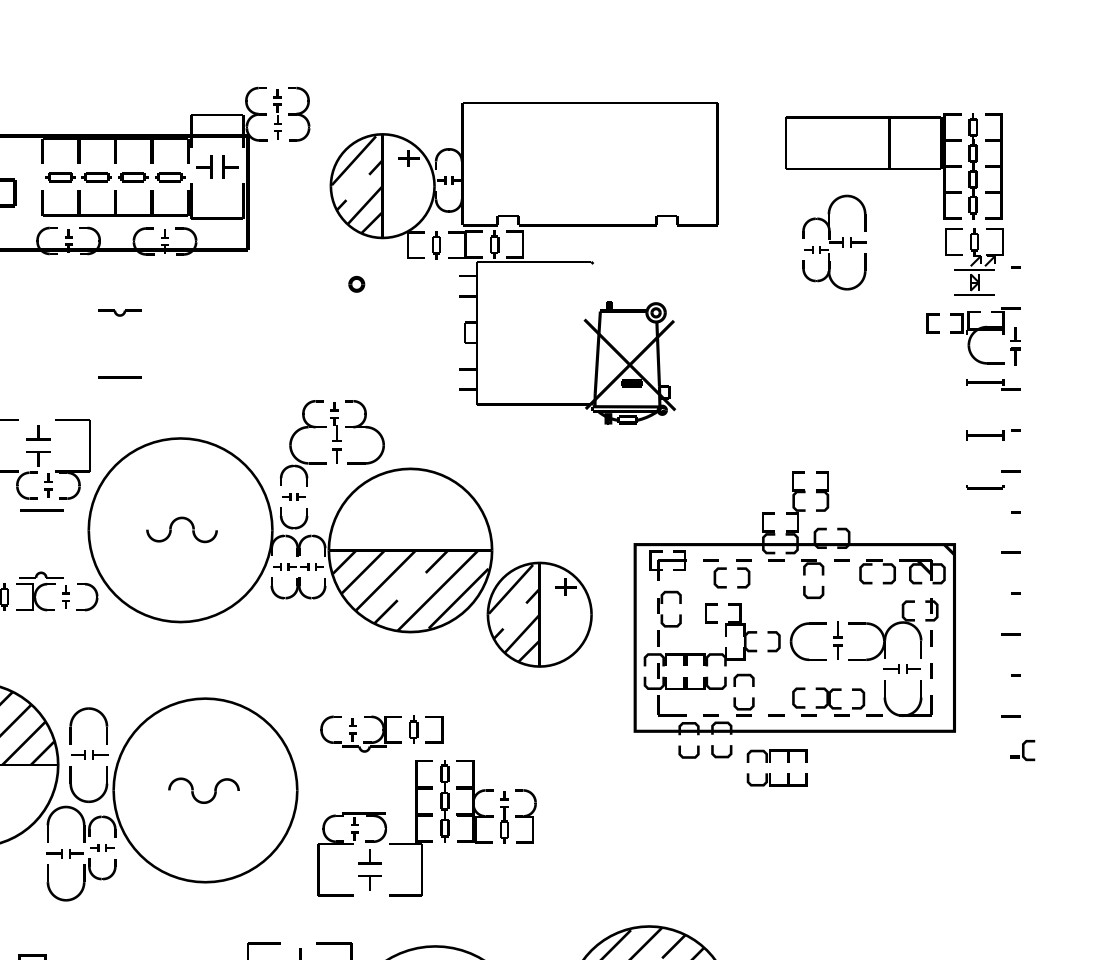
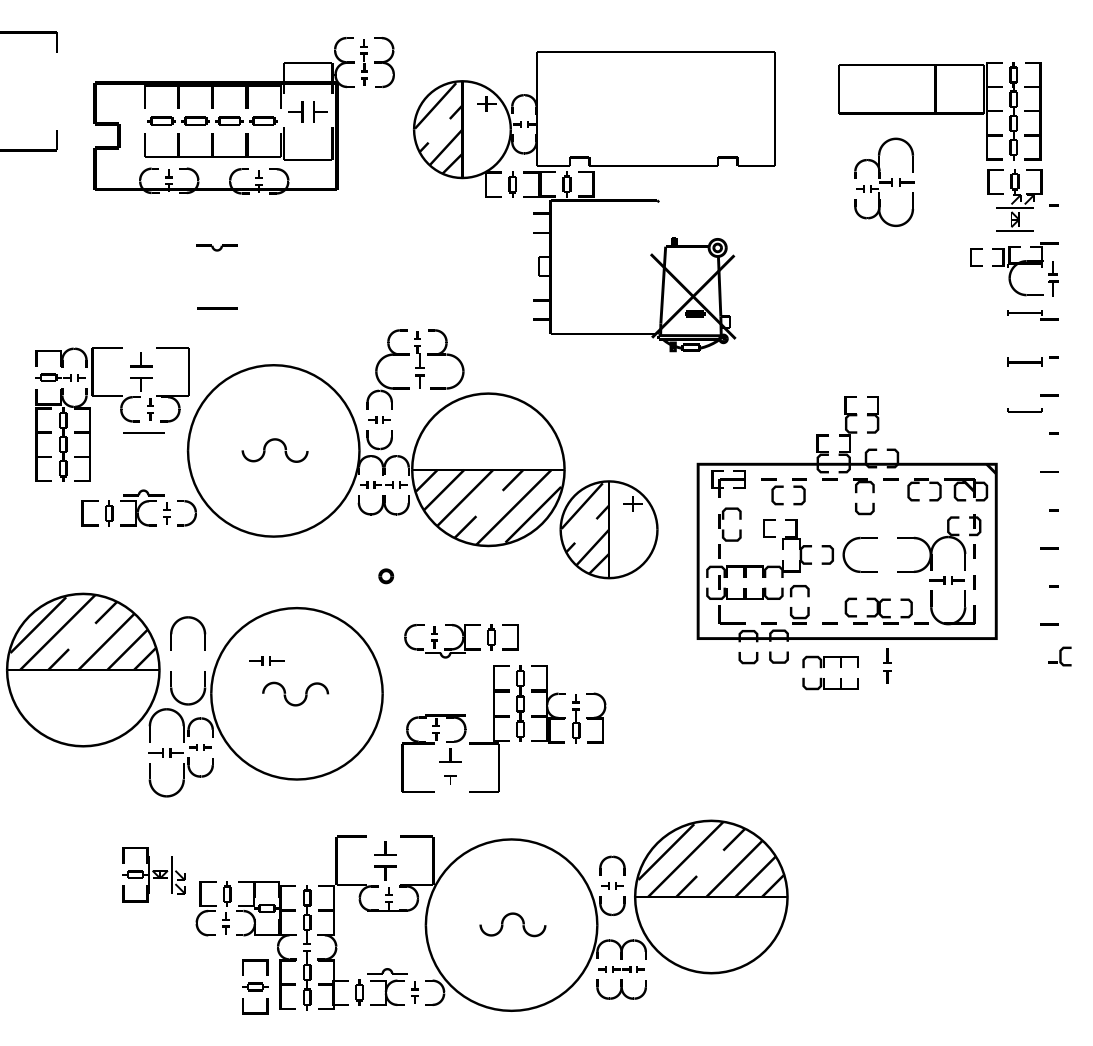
part: (357, 284) -> (386, 576), moved
part: (837, 640) -> (887, 665), moved
part: (89, 754) -> (266, 660), moved
part: (369, 882) -> (450, 779), size x0.6

